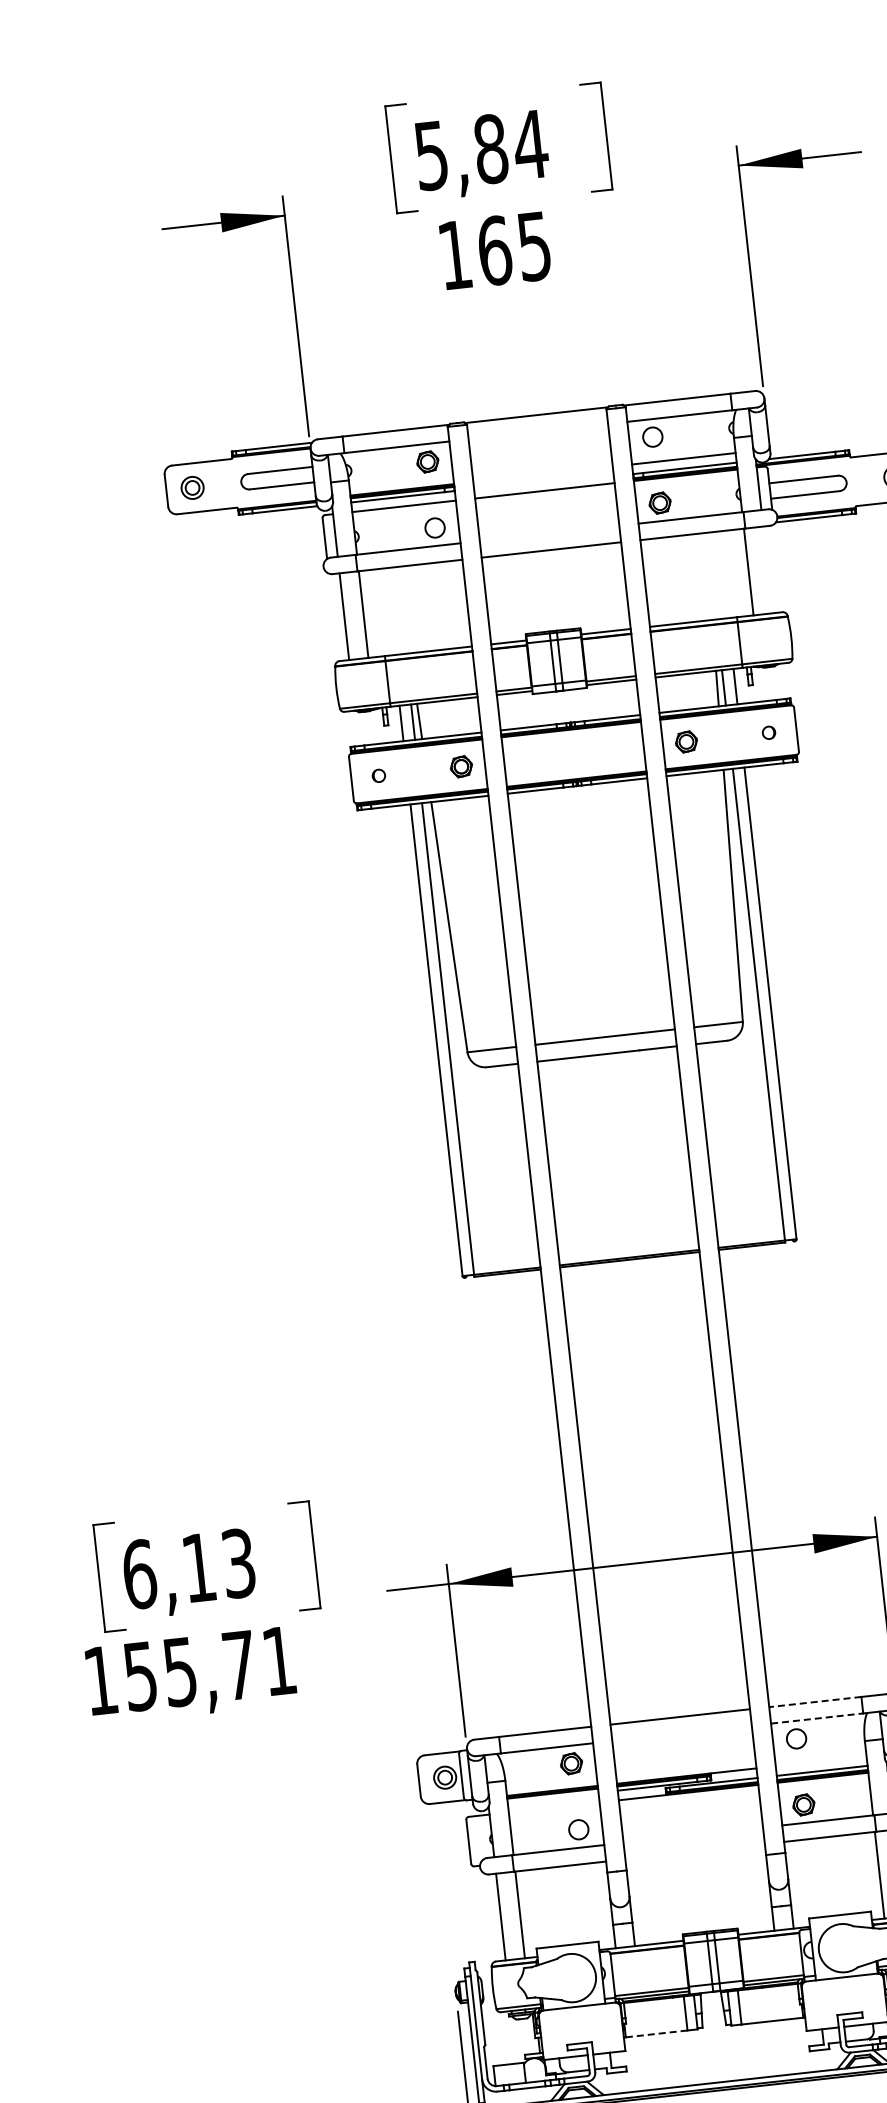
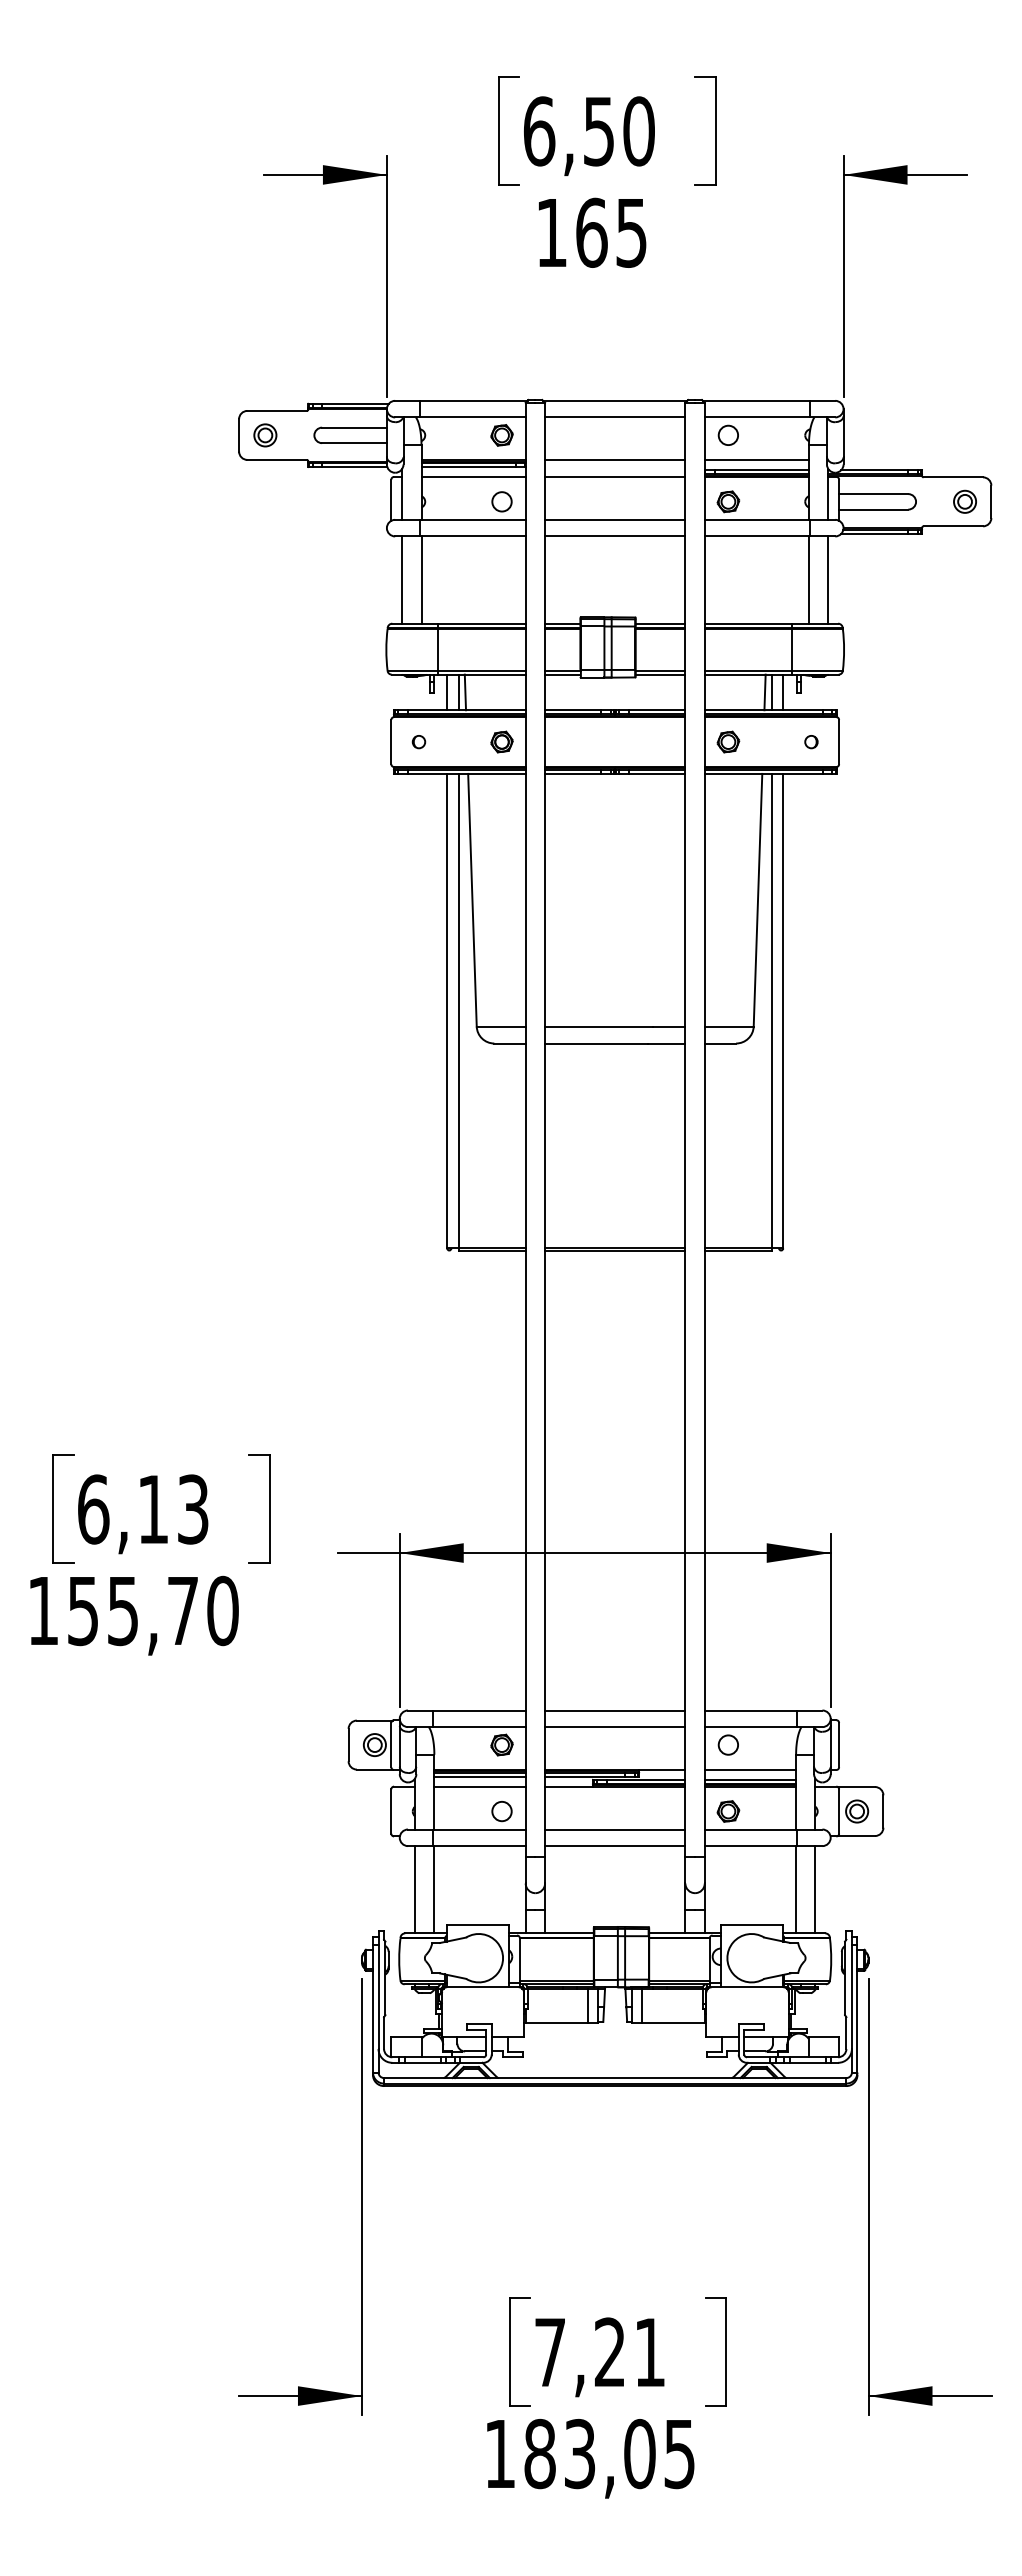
text: (481, 150) -> (589, 131), 5,84 -> 6,50
line: (538, 431) -> (615, 417), added
line: (543, 474) -> (615, 460), added
line: (549, 533) -> (615, 519), added
line: (768, 569) -> (828, 579), added
text: (278, 1660) -> (222, 1610), 155,71 -> 155,70
line: (814, 1702) -> (750, 1710), dashed -> solid
line: (817, 1718) -> (751, 1727), dashed -> solid
line: (682, 1733) -> (615, 1727), added
line: (821, 1761) -> (750, 1770), added
line: (552, 1797) -> (479, 1776), added
line: (553, 1807) -> (479, 1786), added
line: (693, 1835) -> (615, 1829), added
line: (695, 1852) -> (615, 1846), added
line: (656, 2033) -> (556, 2022), dashed -> solid

